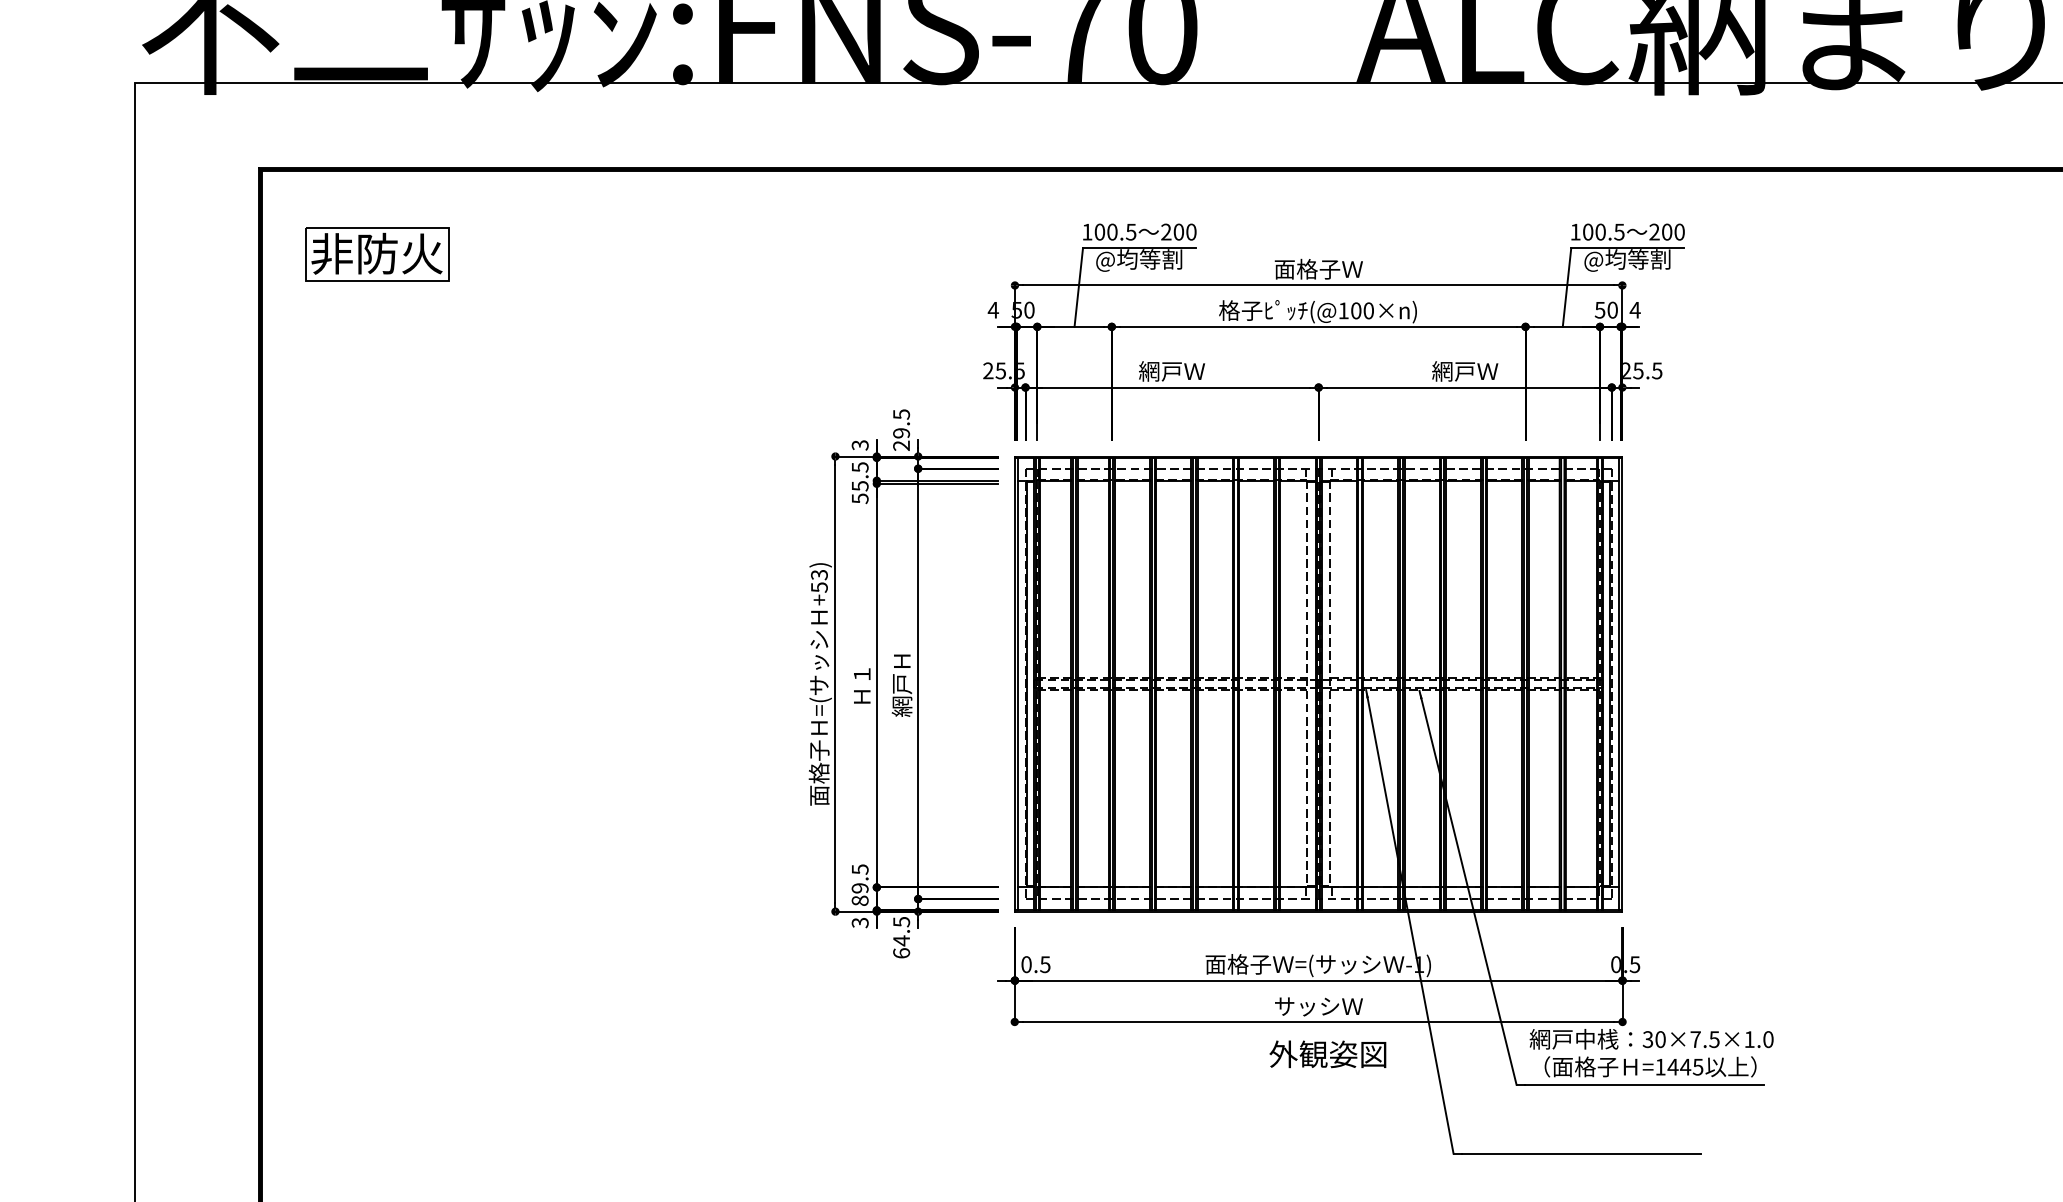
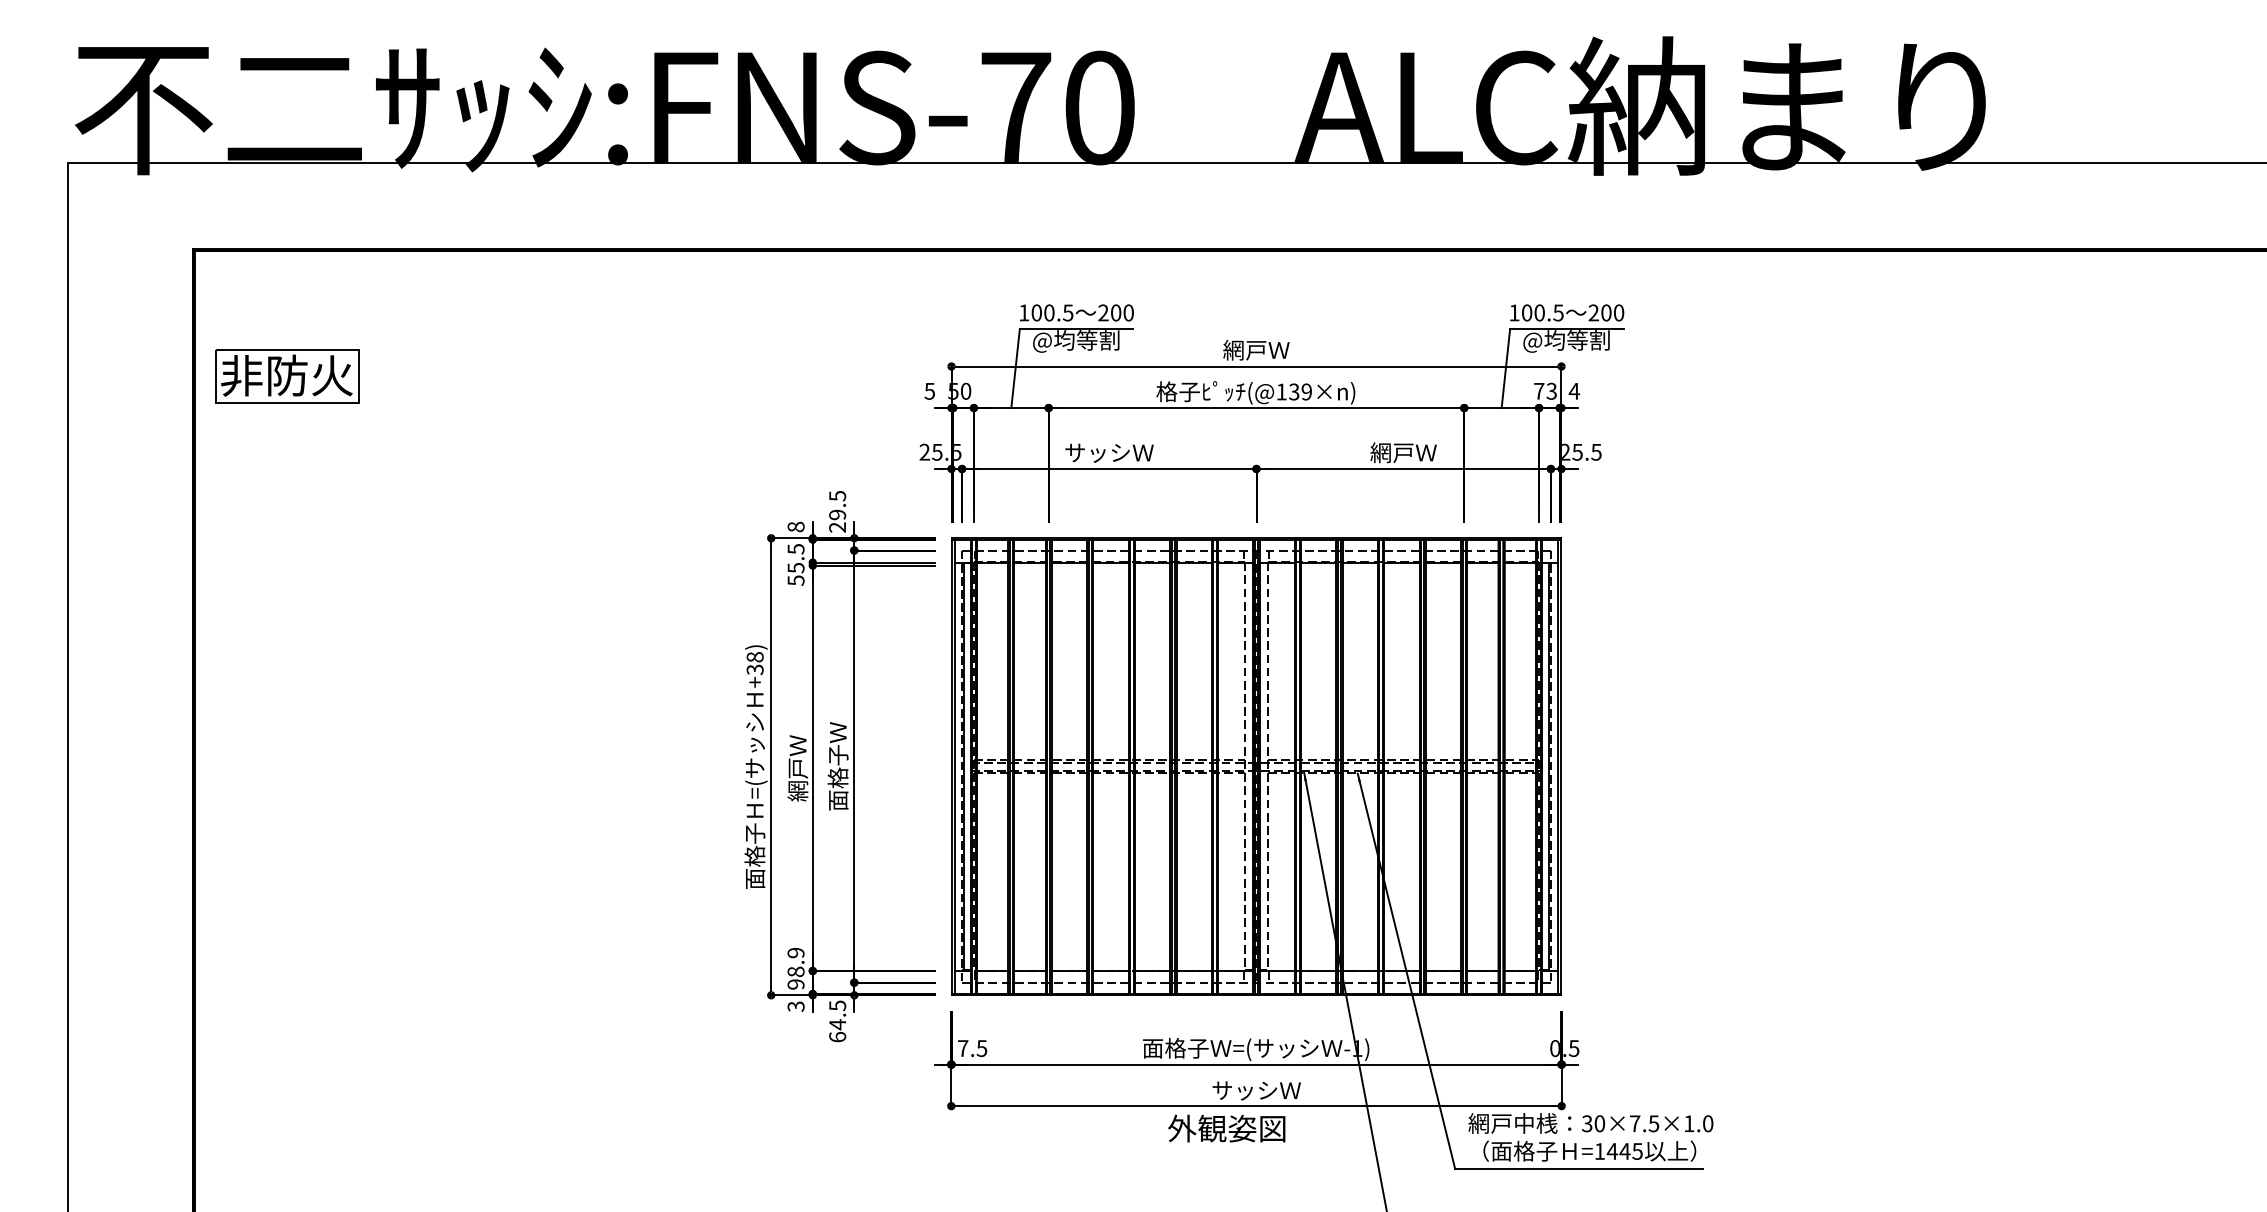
part: (377, 254) -> (287, 376), moved
text: (1318, 268) -> (1256, 349), 面格子Ｗ -> 網戸Ｗ
text: (1605, 309) -> (1544, 390), 50 -> 73
text: (993, 310) -> (929, 391), 4 -> 5
text: (1361, 310) -> (1299, 391), (@100×n) -> (@139×n)
text: (1172, 371) -> (1109, 452), 網戸Ｗ -> サッシＷ
text: (859, 444) -> (795, 526), 3 -> 8
text: (818, 581) -> (754, 663), +53) -> +38)
text: (901, 683) -> (837, 766), 網戸Ｈ -> 面格子Ｗ
text: (861, 685) -> (797, 768), Ｈ１ -> 網戸Ｗ
text: (859, 884) -> (795, 968), 89.5 -> 98.9
text: (1026, 964) -> (963, 1048), 0.5 -> 7.5
text: (1327, 1054) -> (1226, 1128), moved

